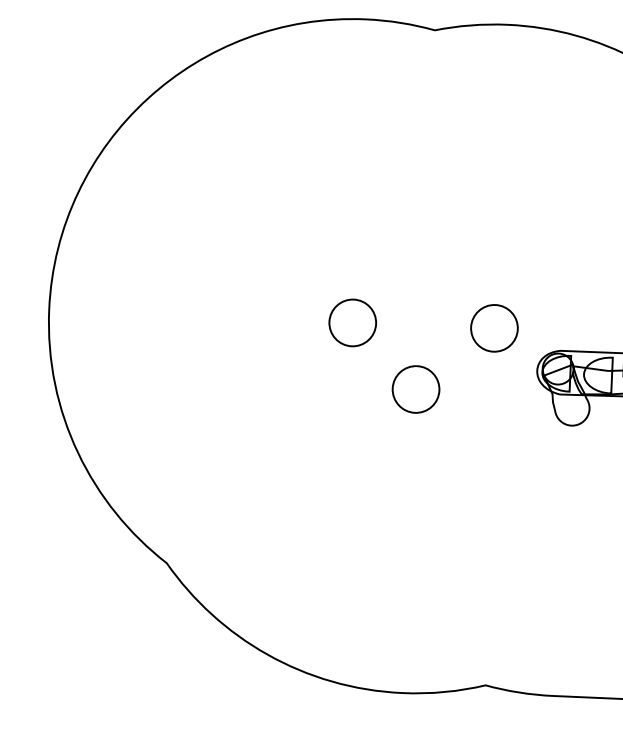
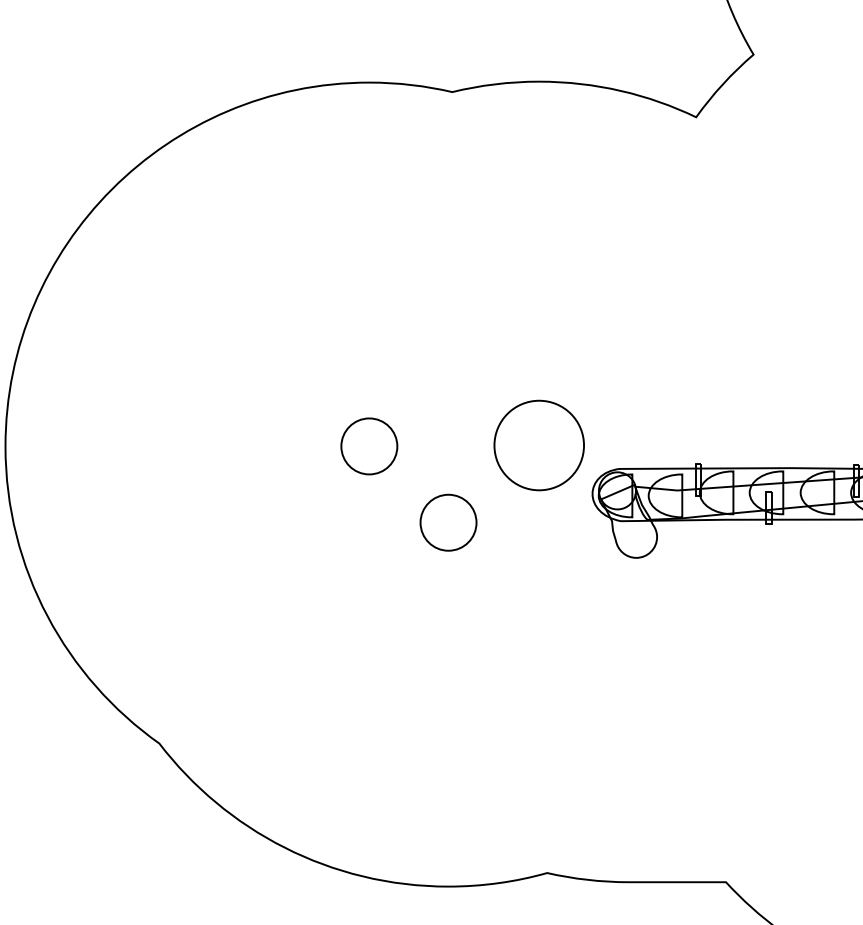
part: (493, 328) -> (538, 445), size x1.6

